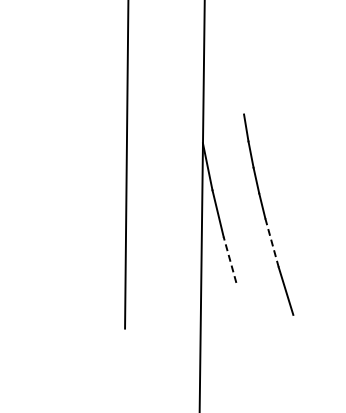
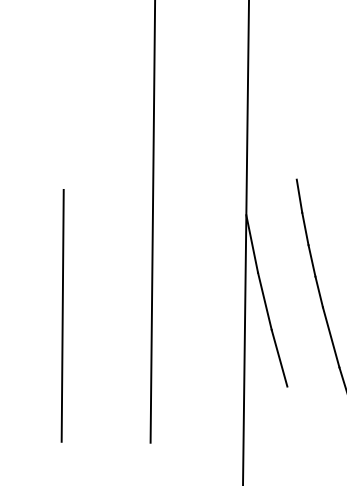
line: (53, 224) -> (62, 314), added
line: (272, 243) -> (331, 338), dashed -> solid
line: (230, 259) -> (280, 357), dashed -> solid

